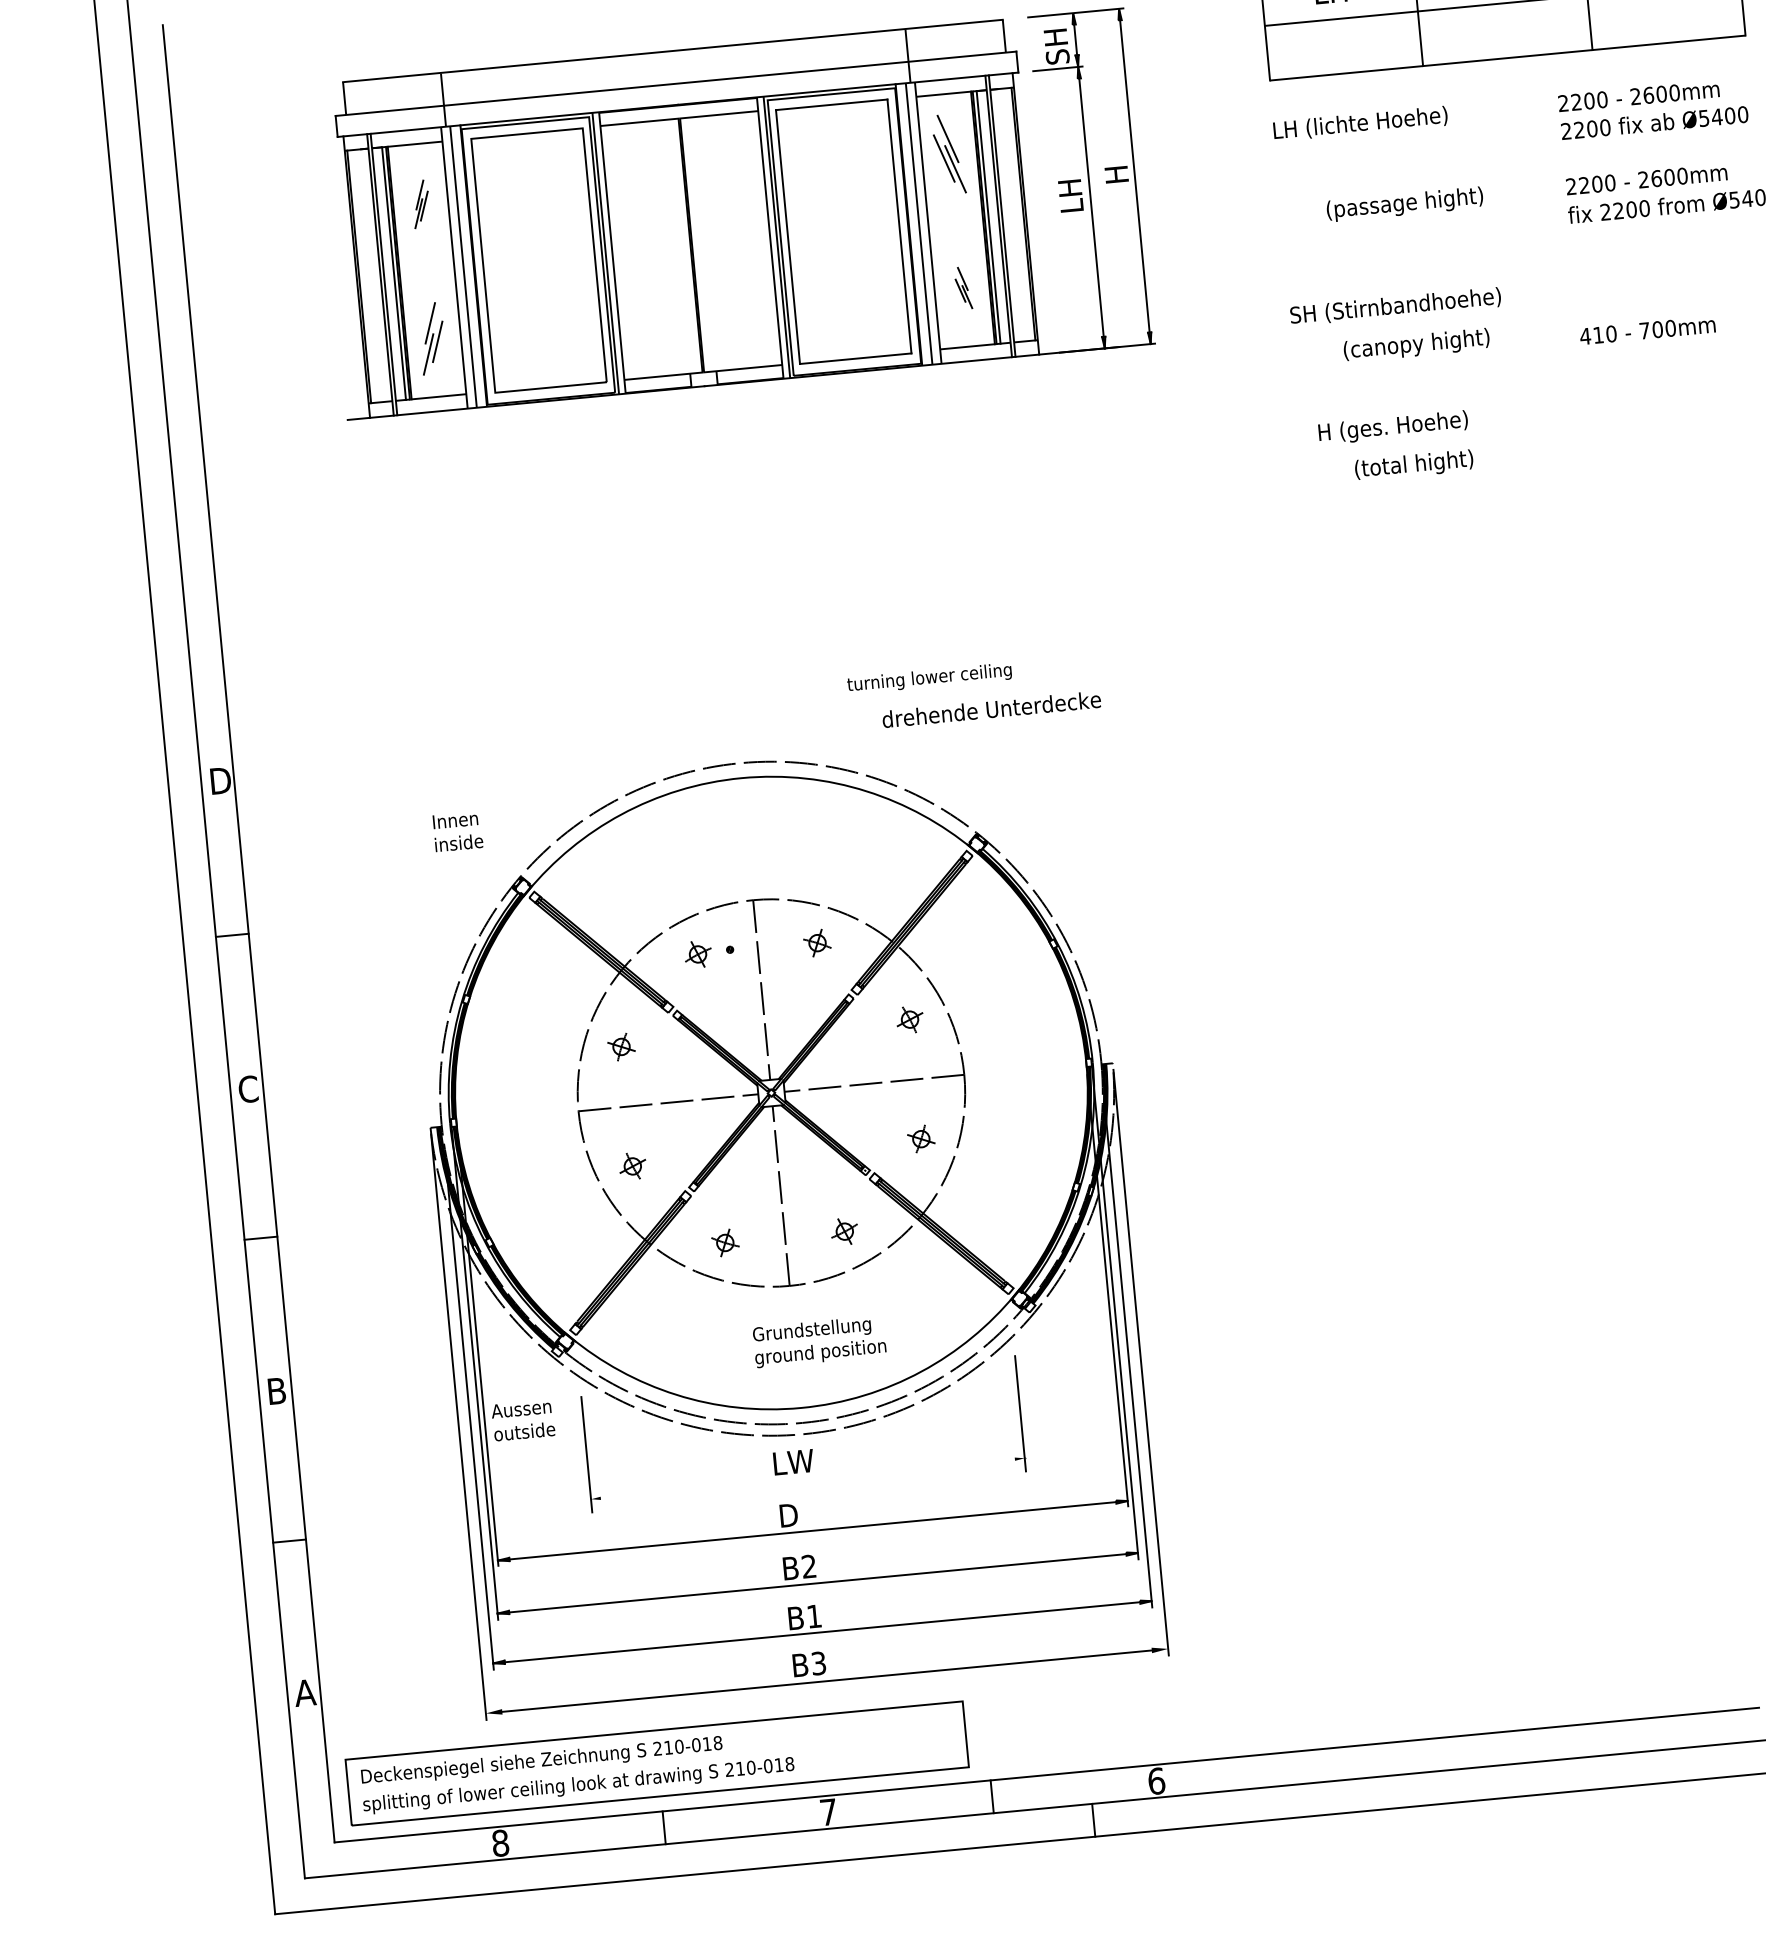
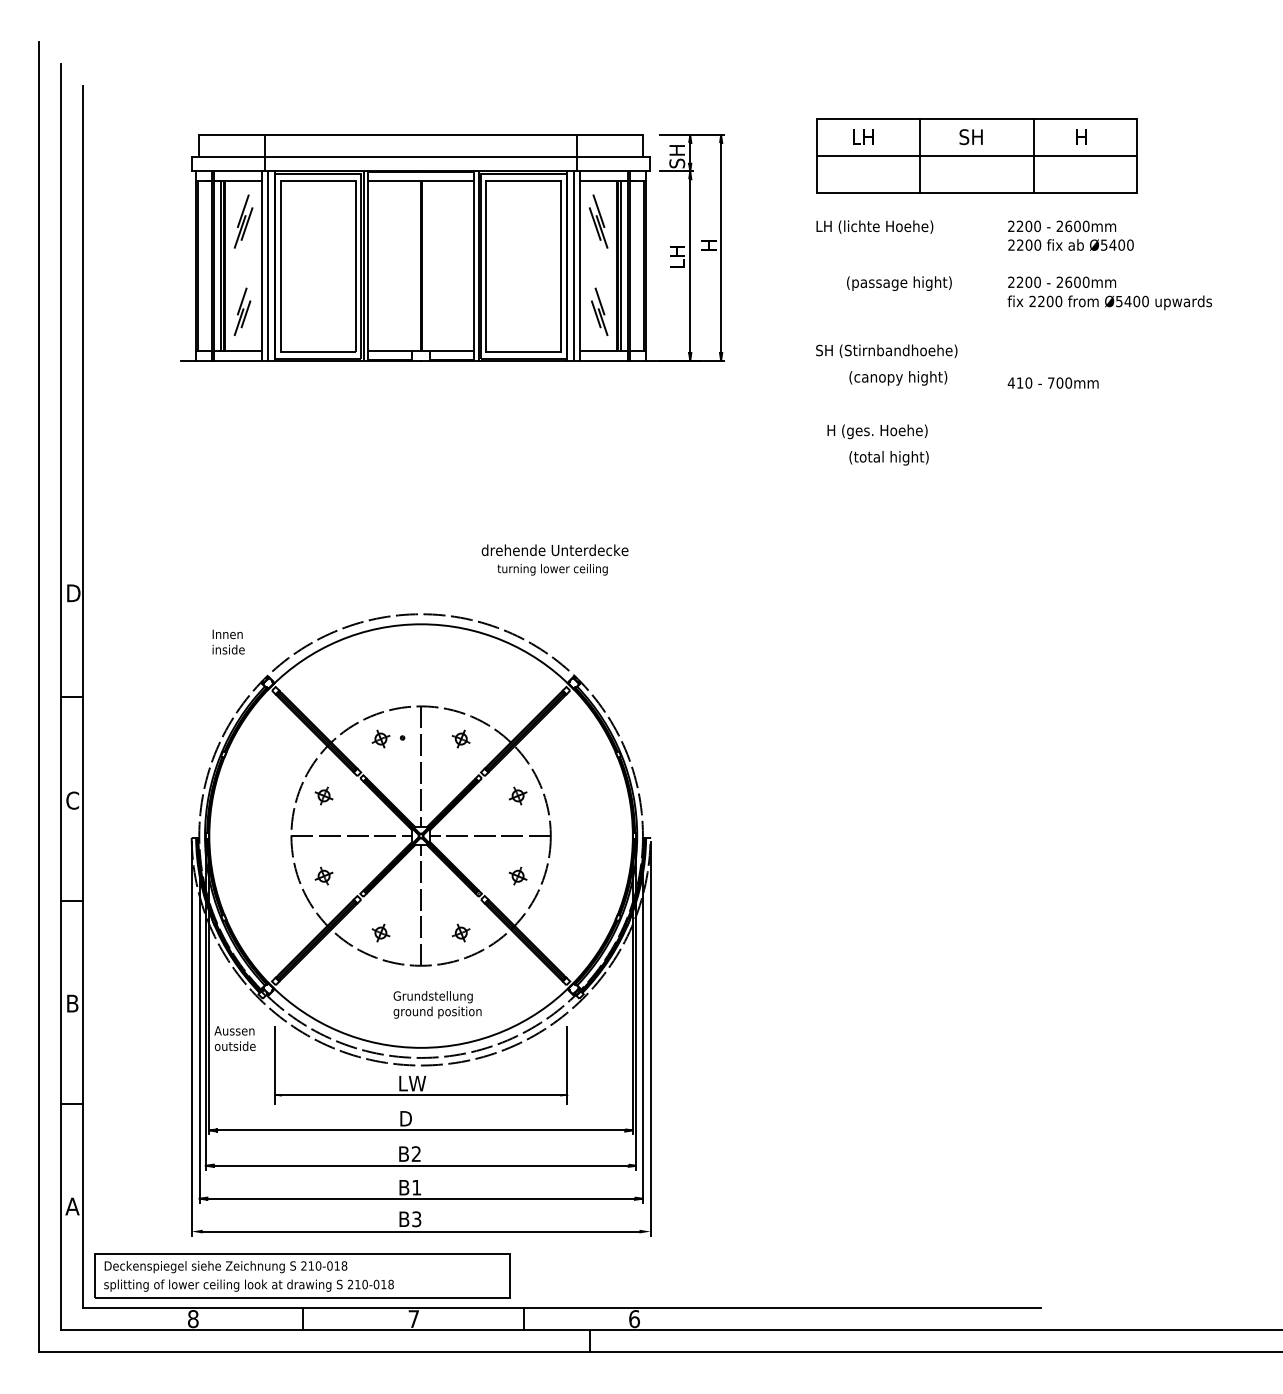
part: (420, 204) -> (243, 221), size x1.67
part: (962, 287) -> (599, 311), size x1.67
text: (990, 709) -> (554, 550), moved
line: (806, 1478) -> (420, 1095), added

